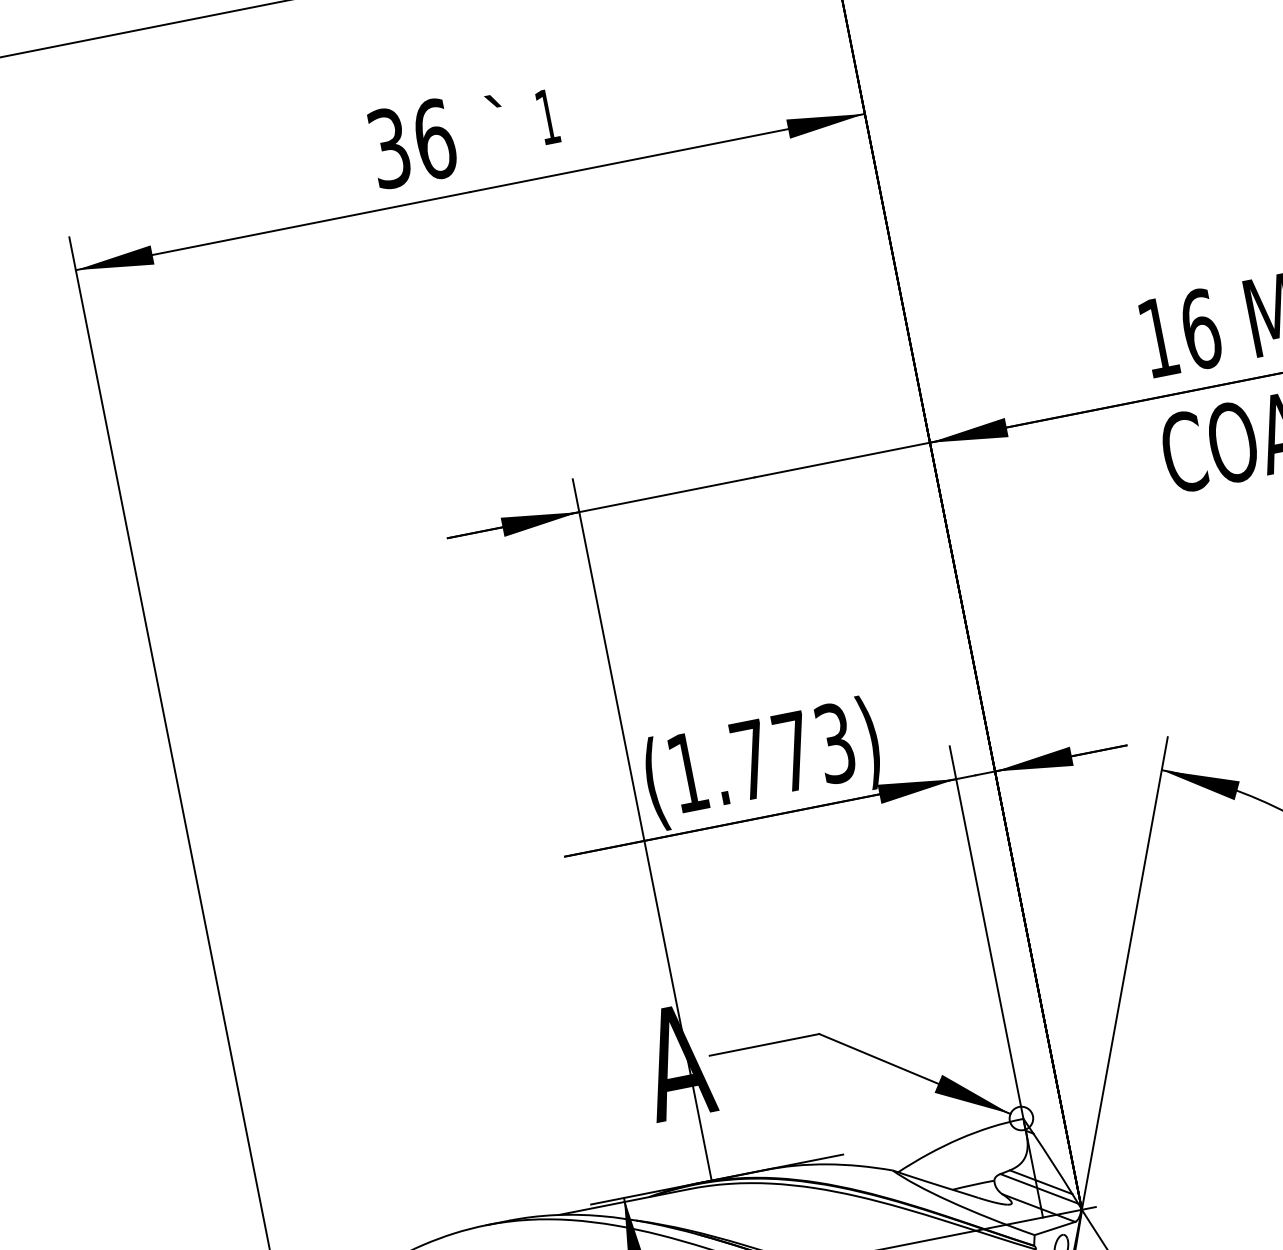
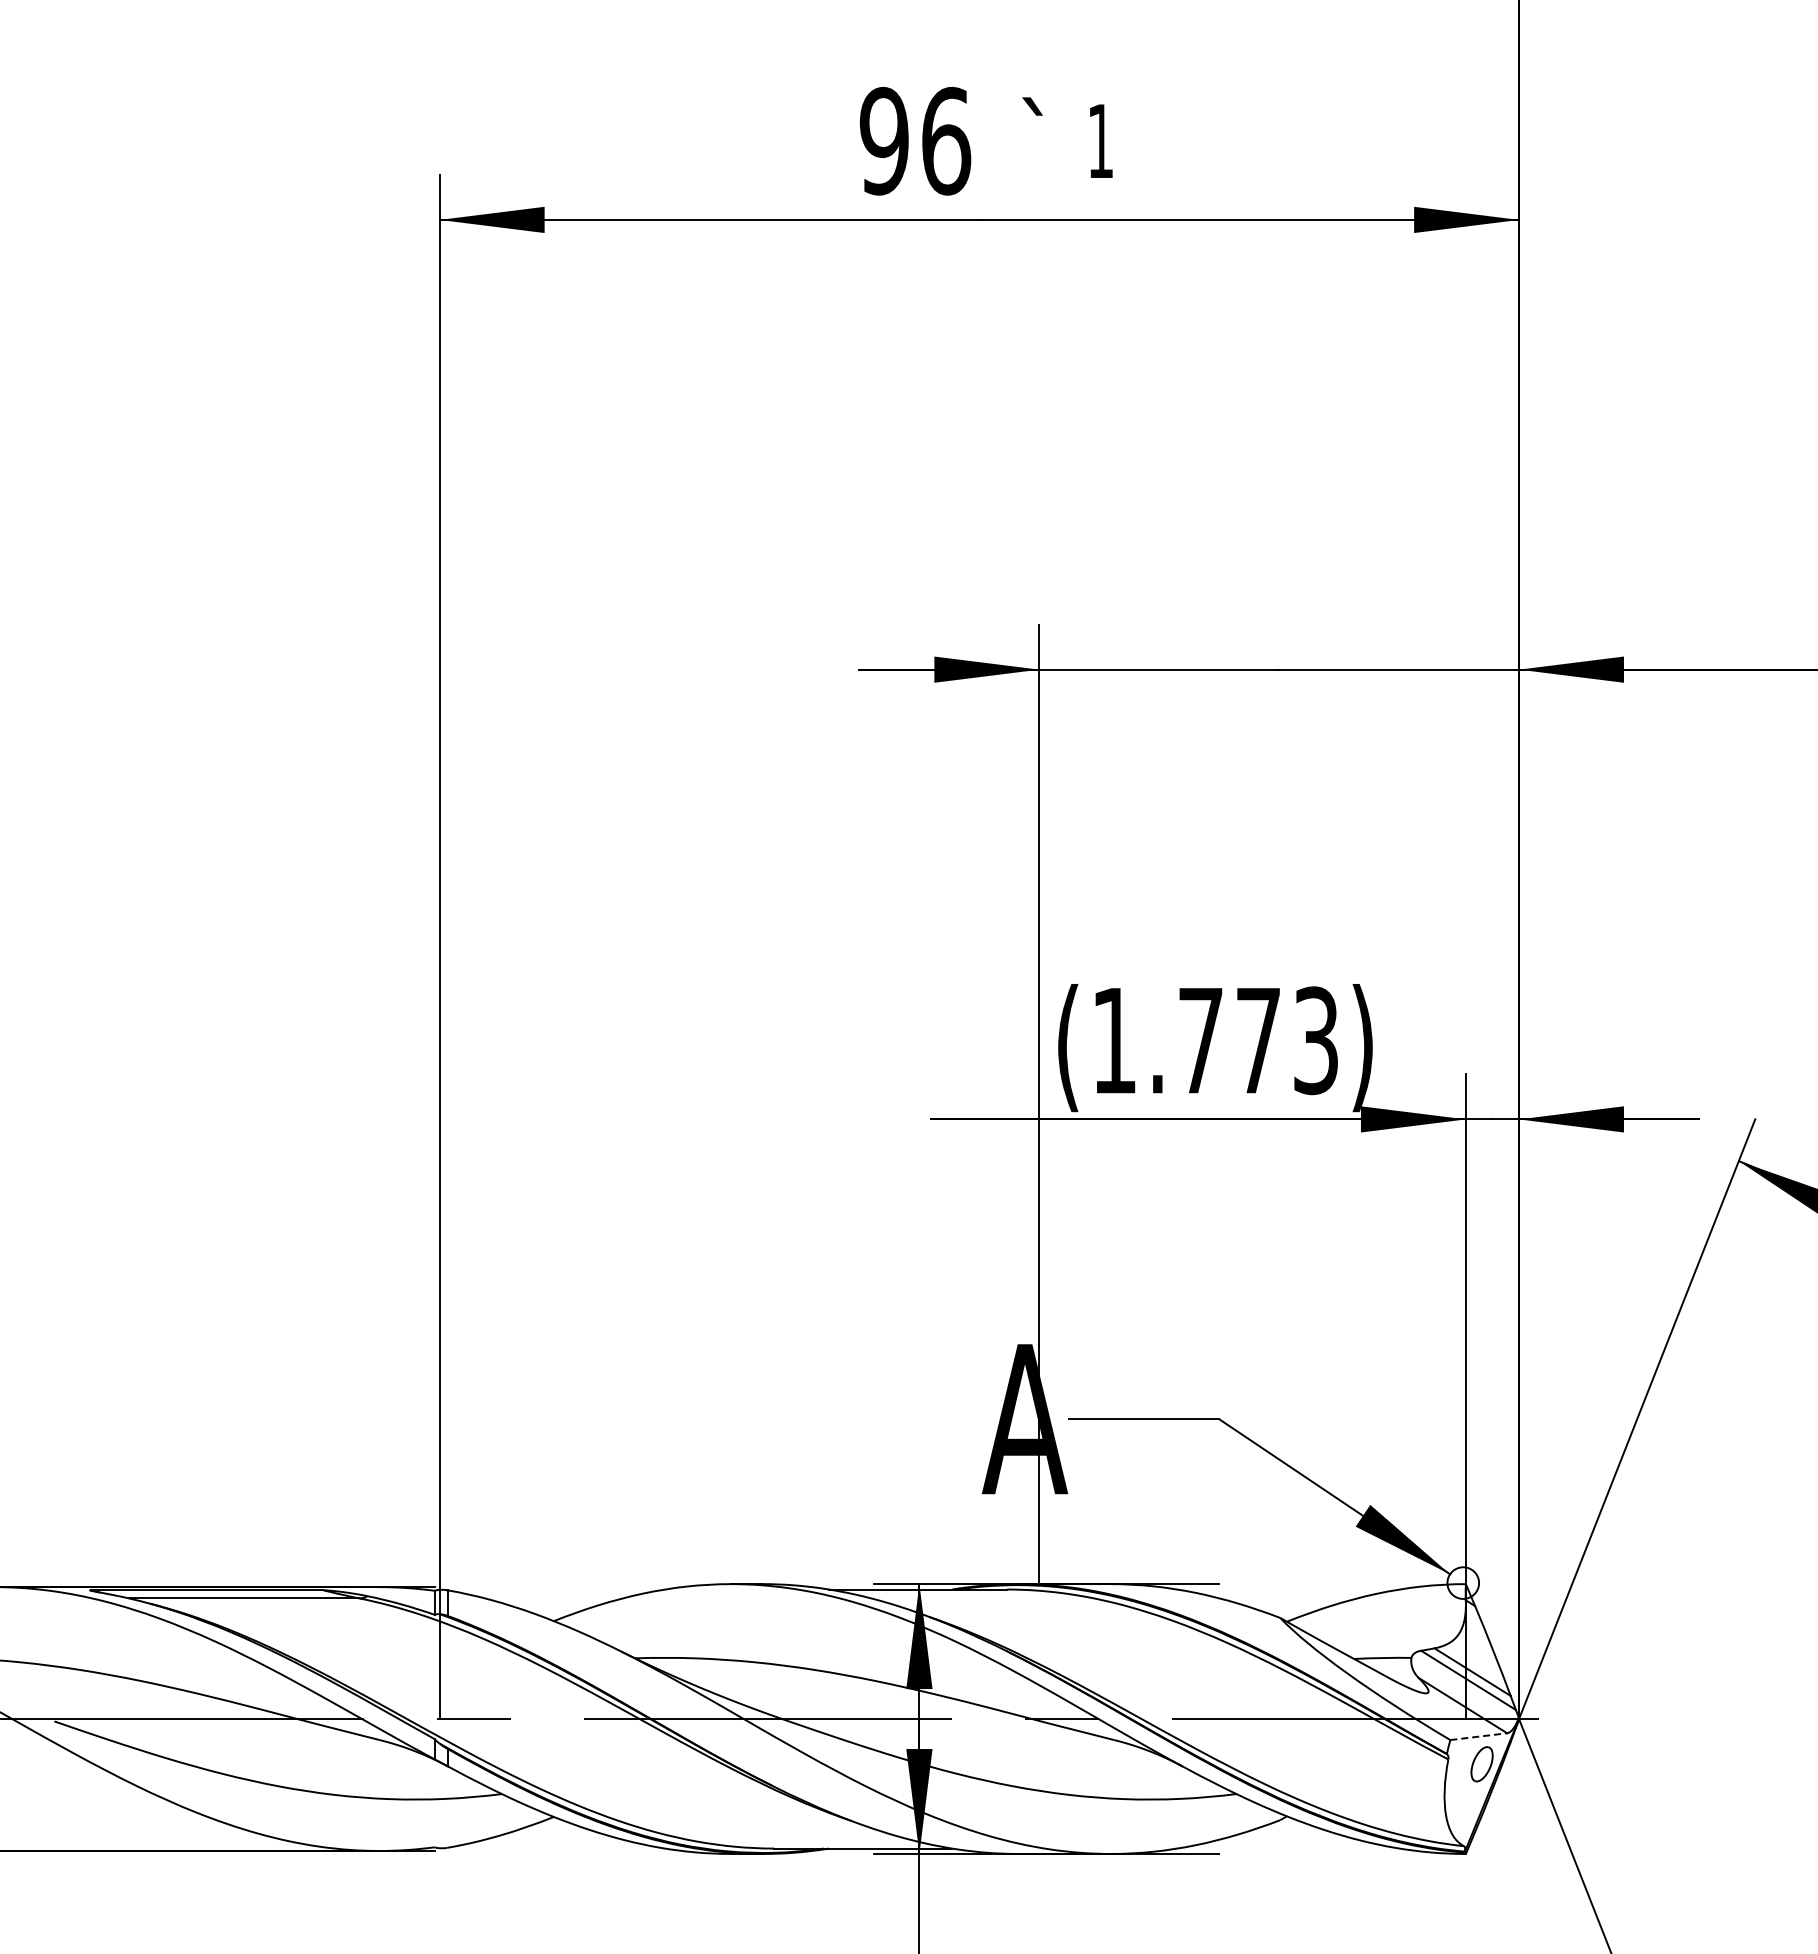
text: (388, 148) -> (883, 141), 36 -> 96
line: (1054, 1228) -> (1478, 1736), solid -> dashed

